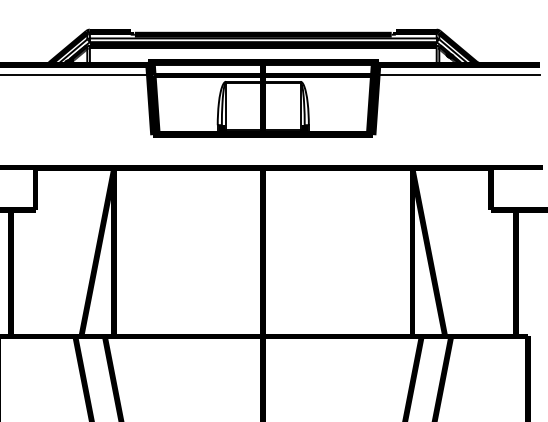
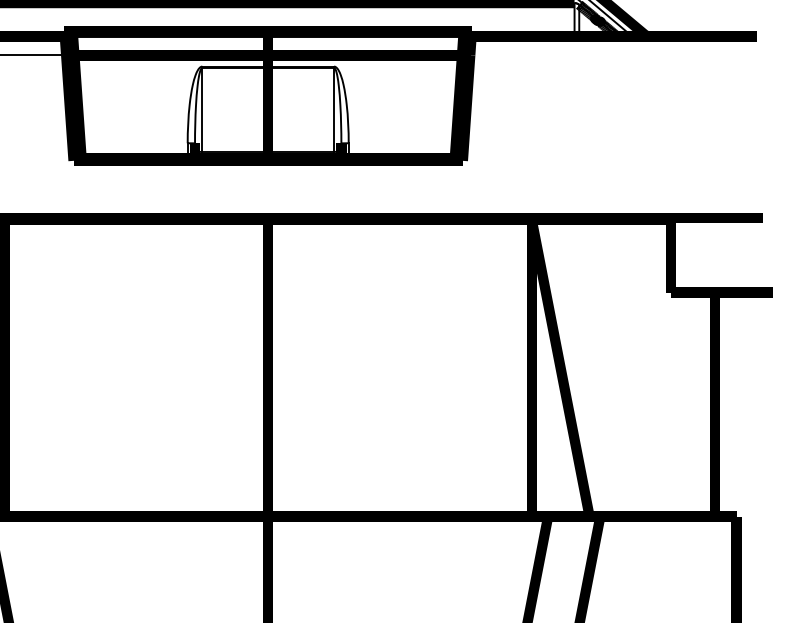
line: (458, 75) -> (613, 55), removed

